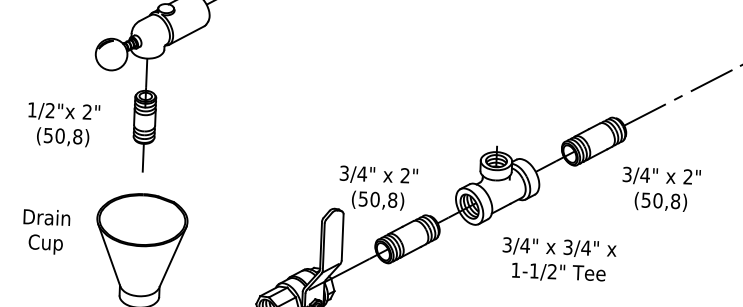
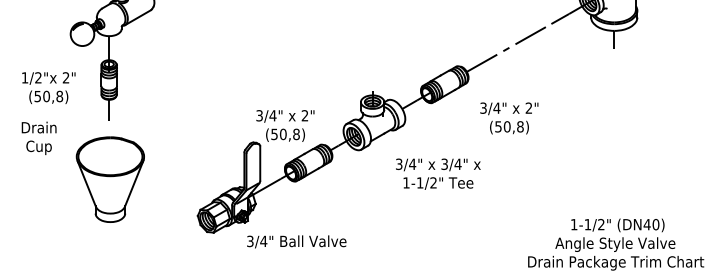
text: (661, 189) -> (509, 118), moved
text: (45, 230) -> (38, 137), moved
text: (559, 259) -> (438, 173), moved

